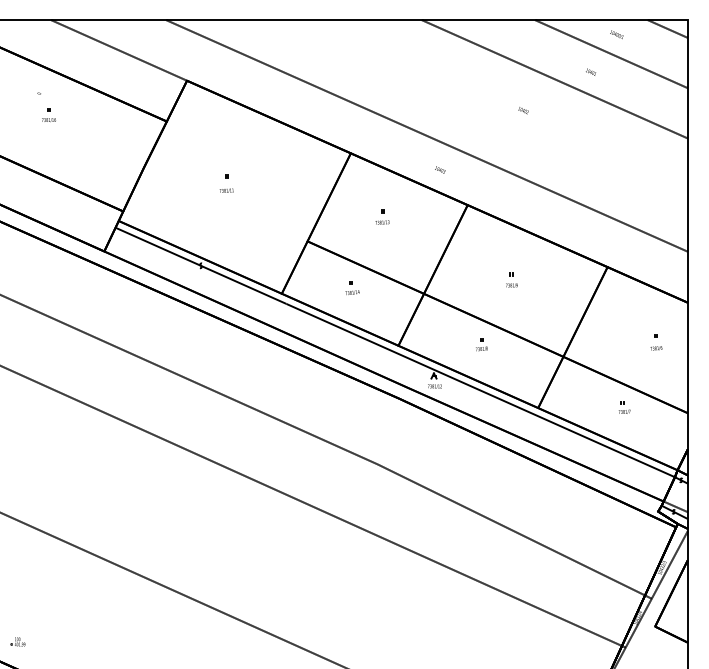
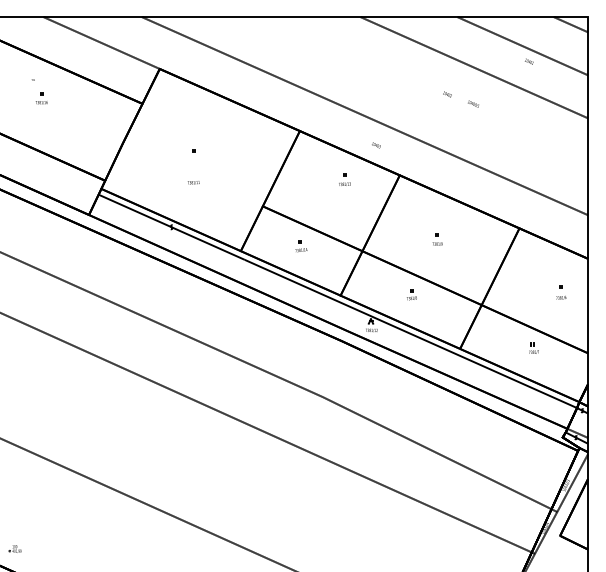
text: (616, 34) -> (473, 103), moved
text: (590, 71) -> (528, 61), moved
text: (226, 190) -> (193, 182), moved
part: (382, 216) -> (344, 179), moved

